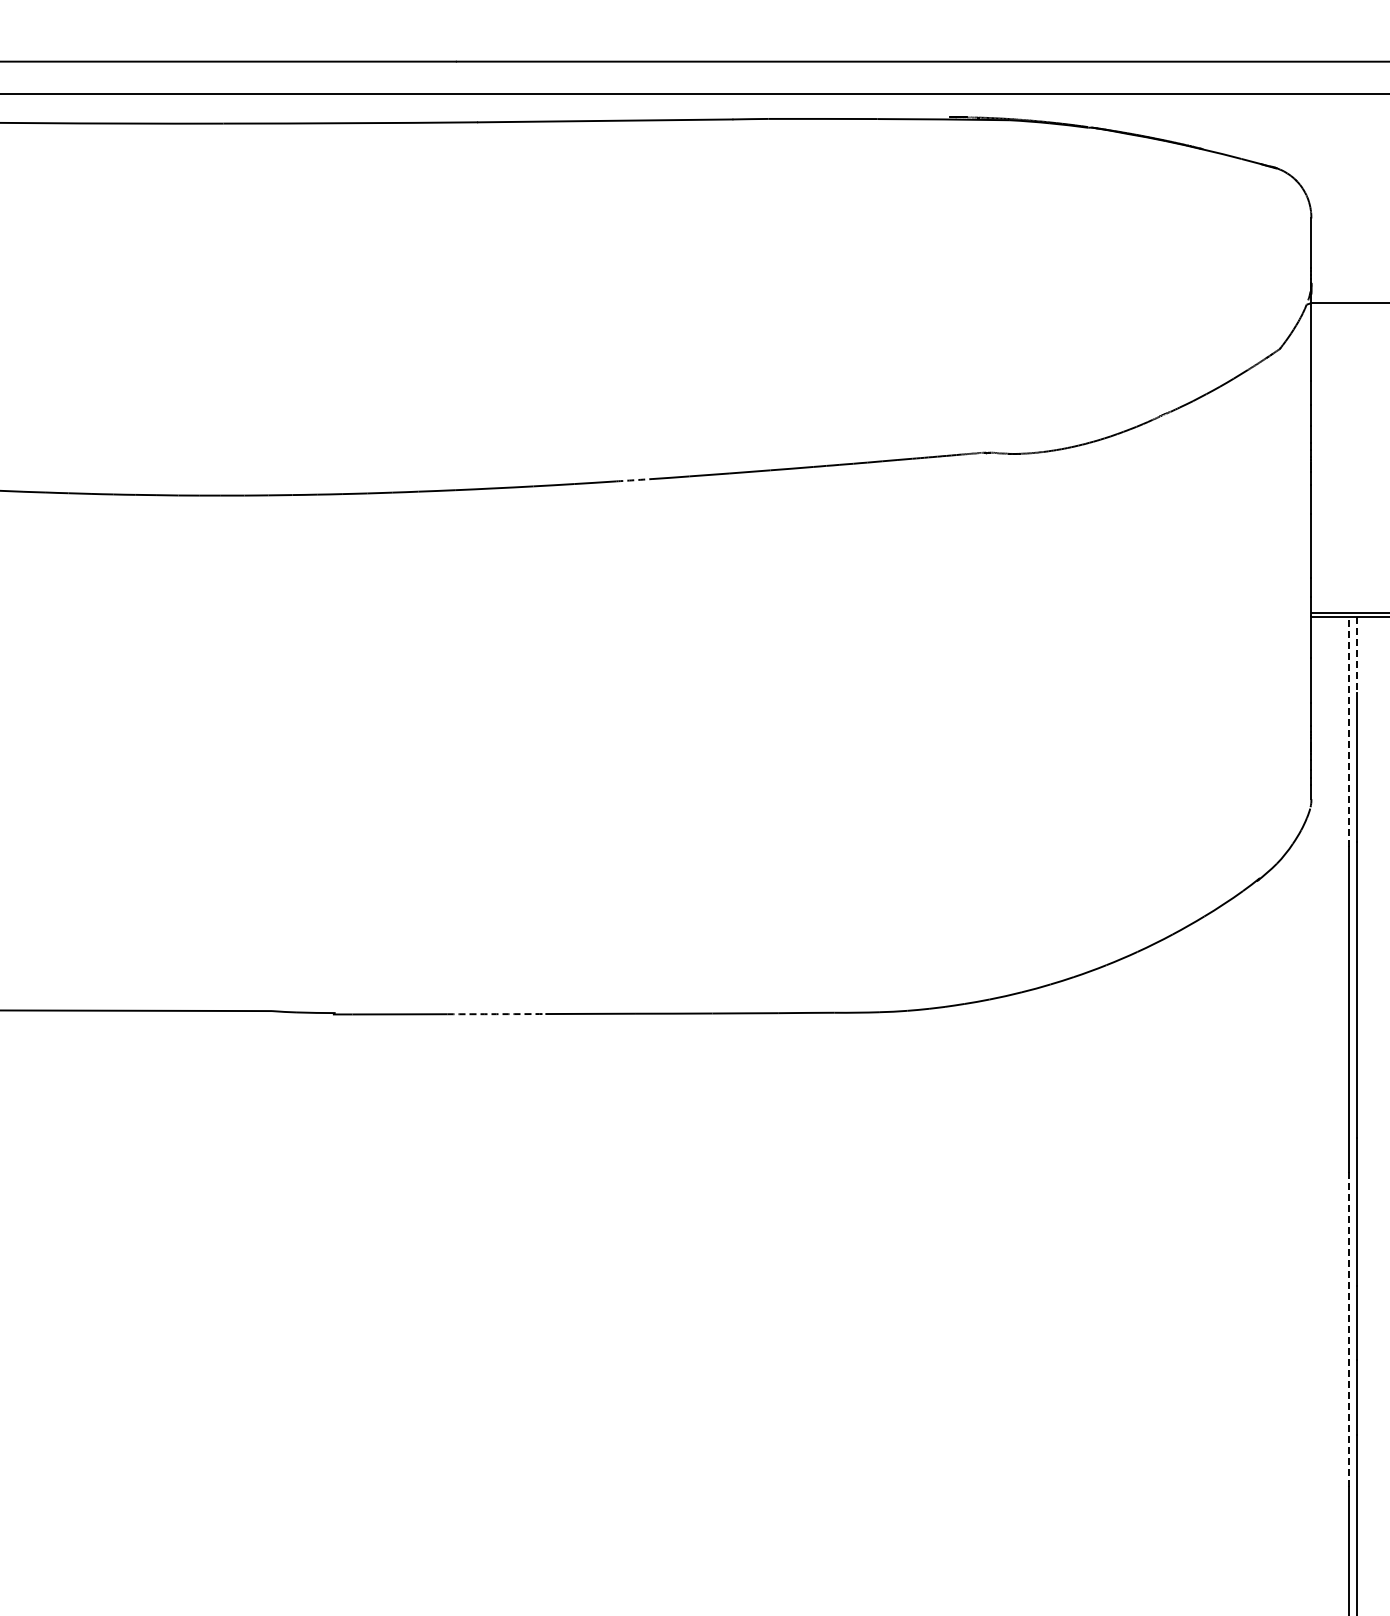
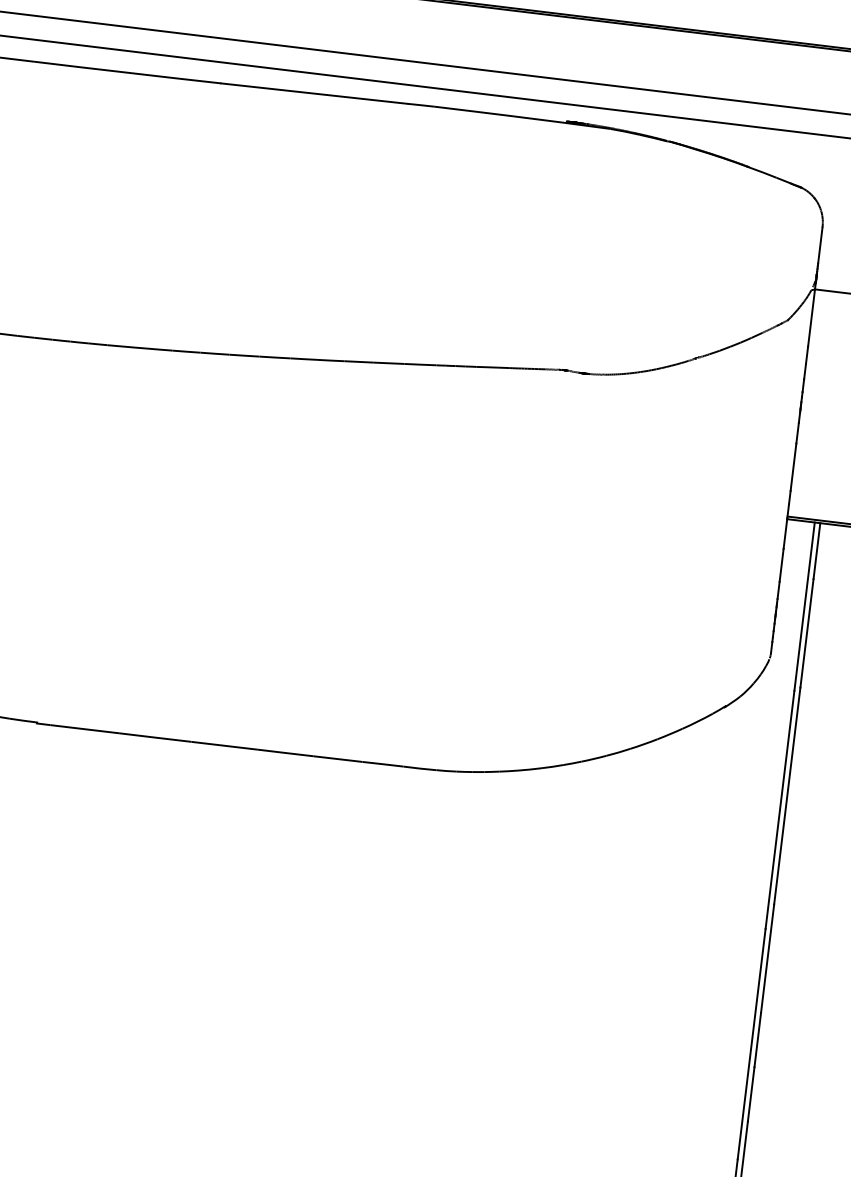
arc: (634, 480) -> (303, 359), dashed -> solid
line: (1356, 655) -> (816, 551), dashed -> solid
line: (1349, 731) -> (804, 606), dashed -> solid
arc: (496, 1014) -> (155, 737), dashed -> solid
line: (1349, 1329) -> (752, 1043), dashed -> solid

